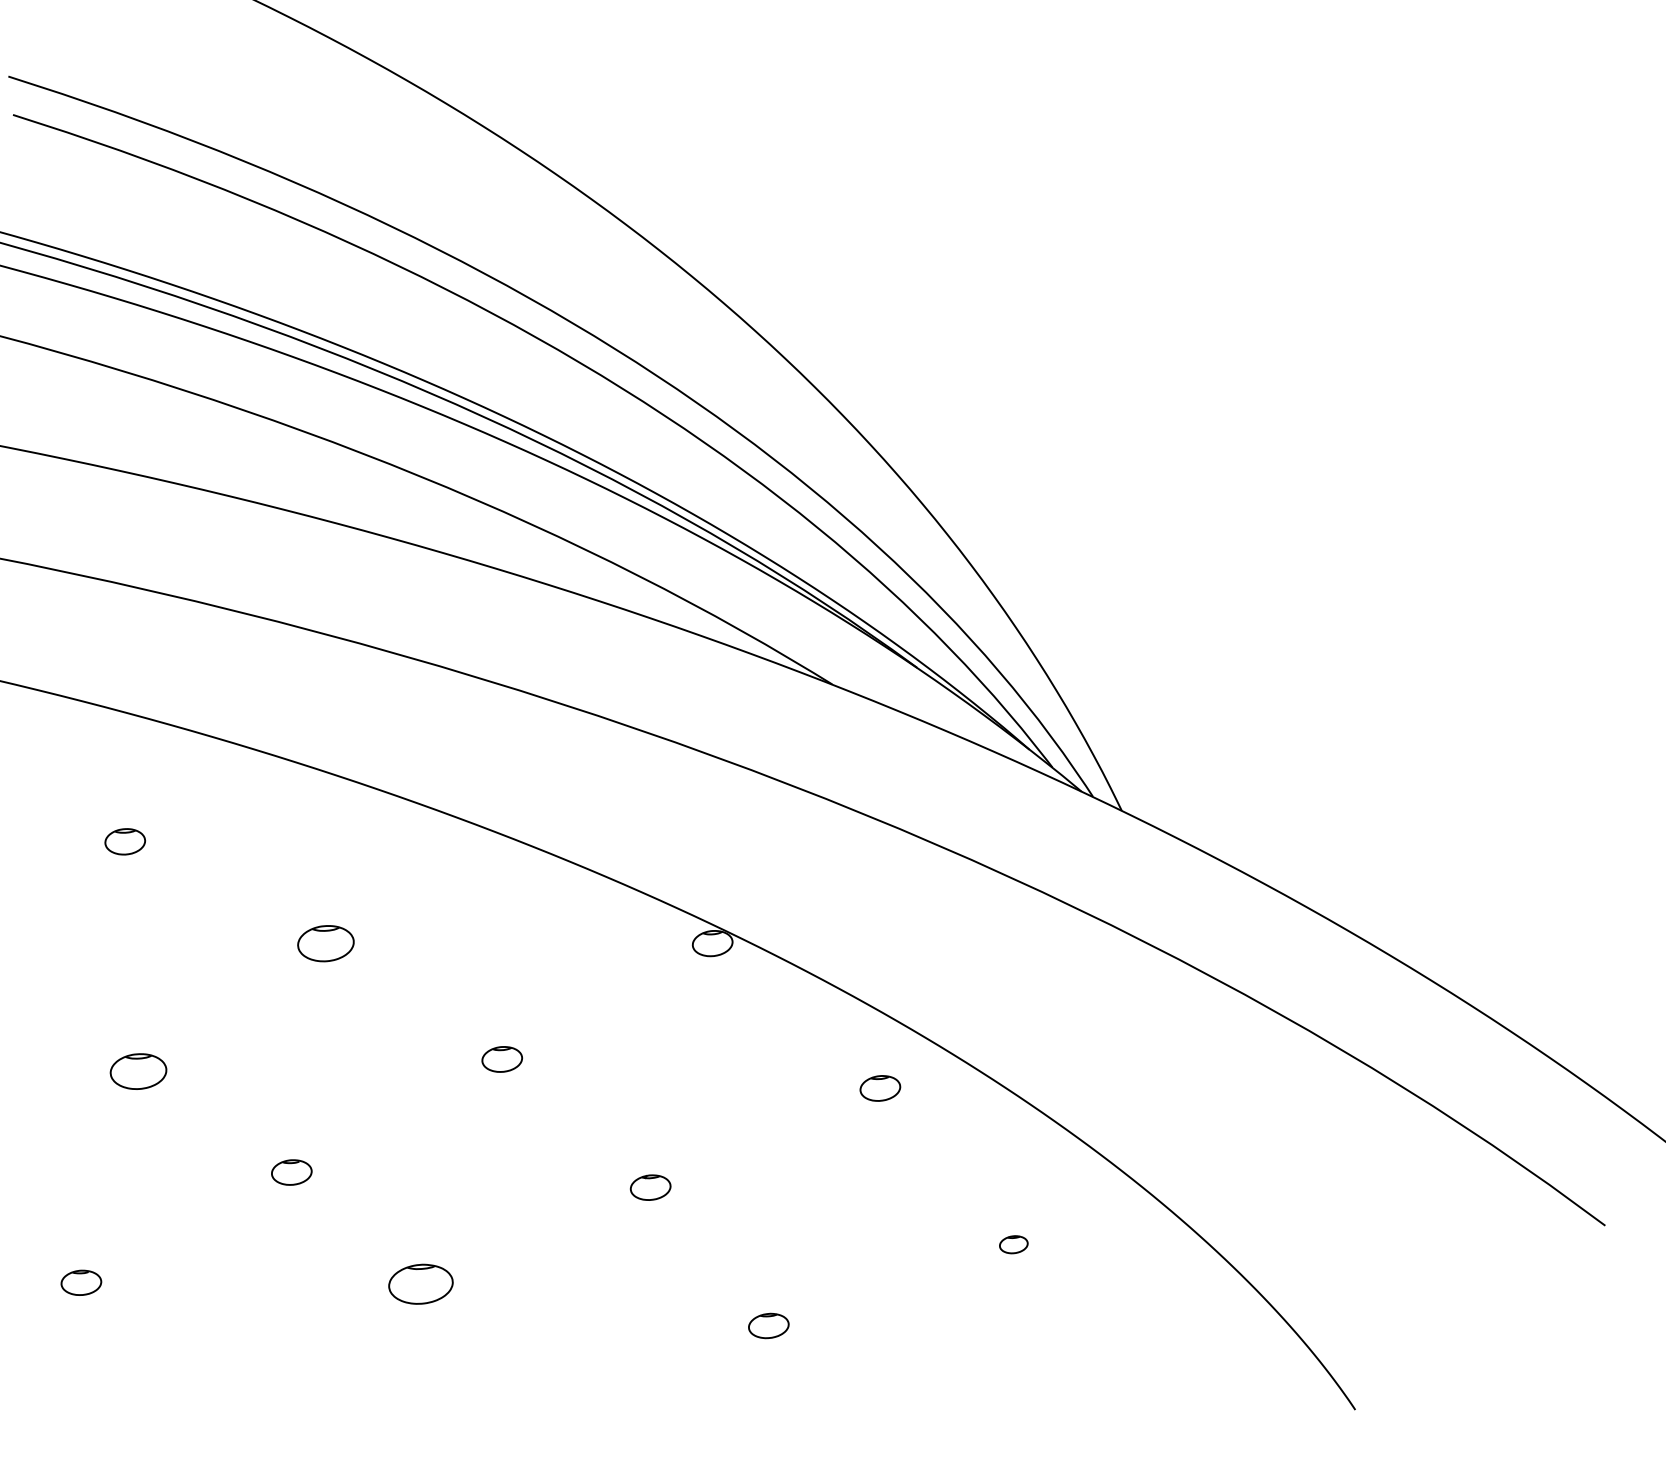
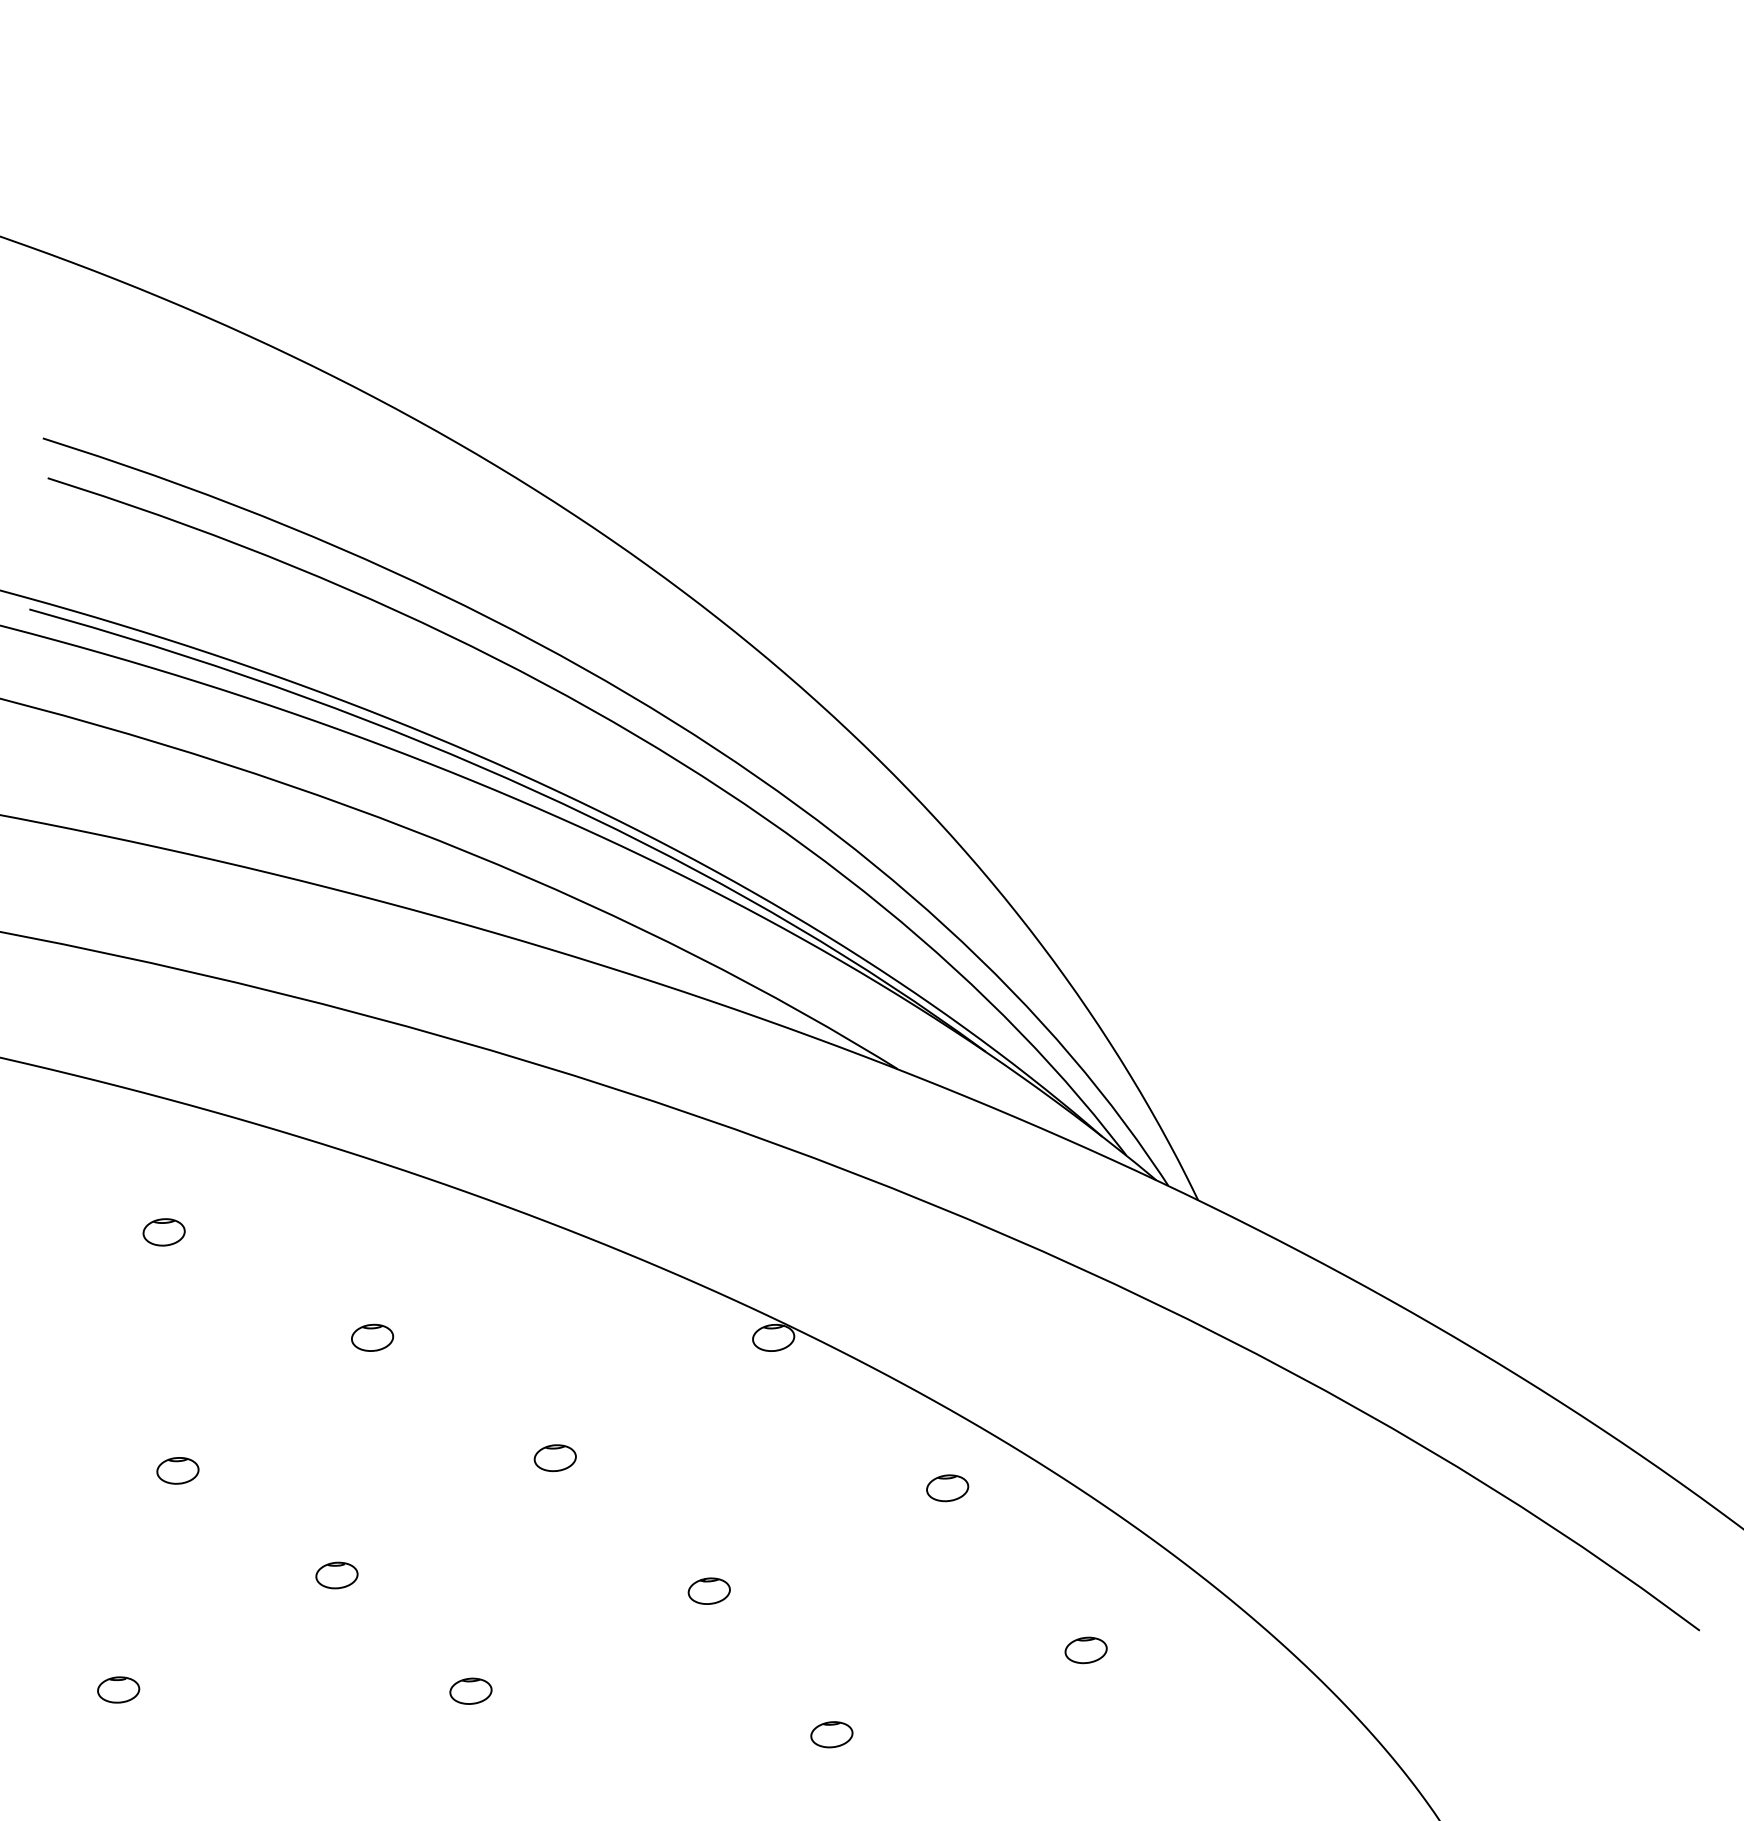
part: (326, 943) -> (372, 1337), size x0.71
part: (138, 1071) -> (177, 1470), size x0.71
part: (1013, 1244) -> (1085, 1650), size x1.43
part: (420, 1283) -> (470, 1690), size x0.62

